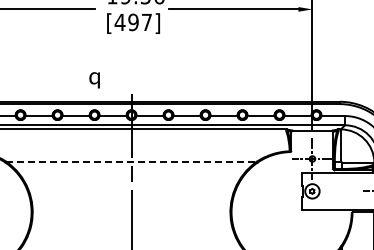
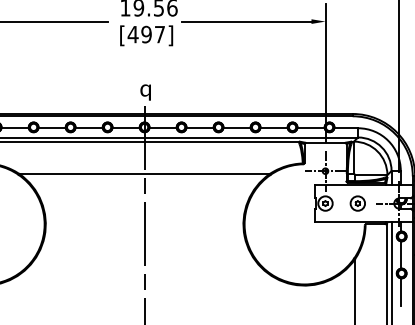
text: (94, 80) -> (145, 92), moved
line: (132, 161) -> (145, 173), dashed -> solid
part: (344, 191) -> (357, 203), added

